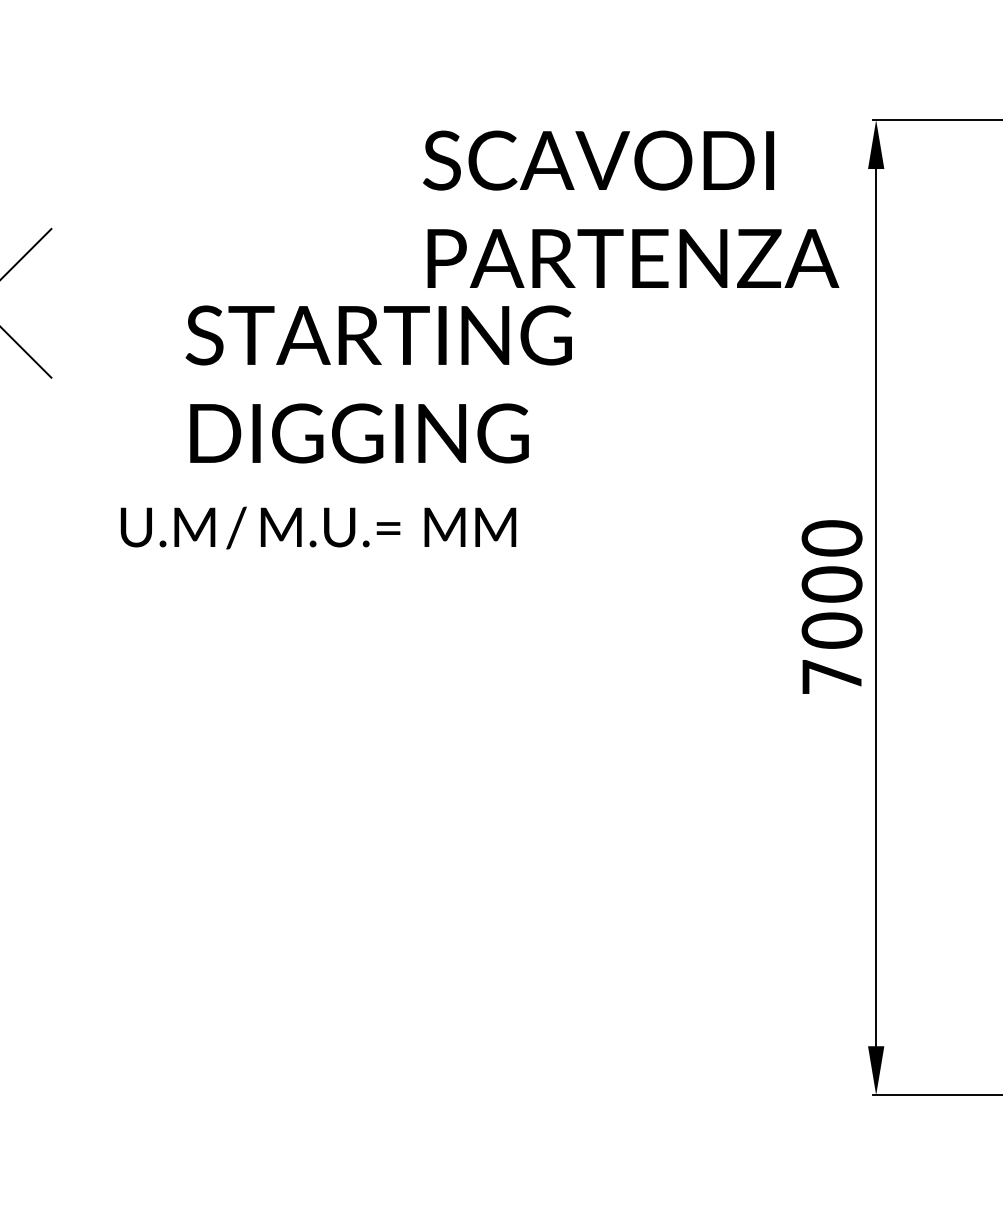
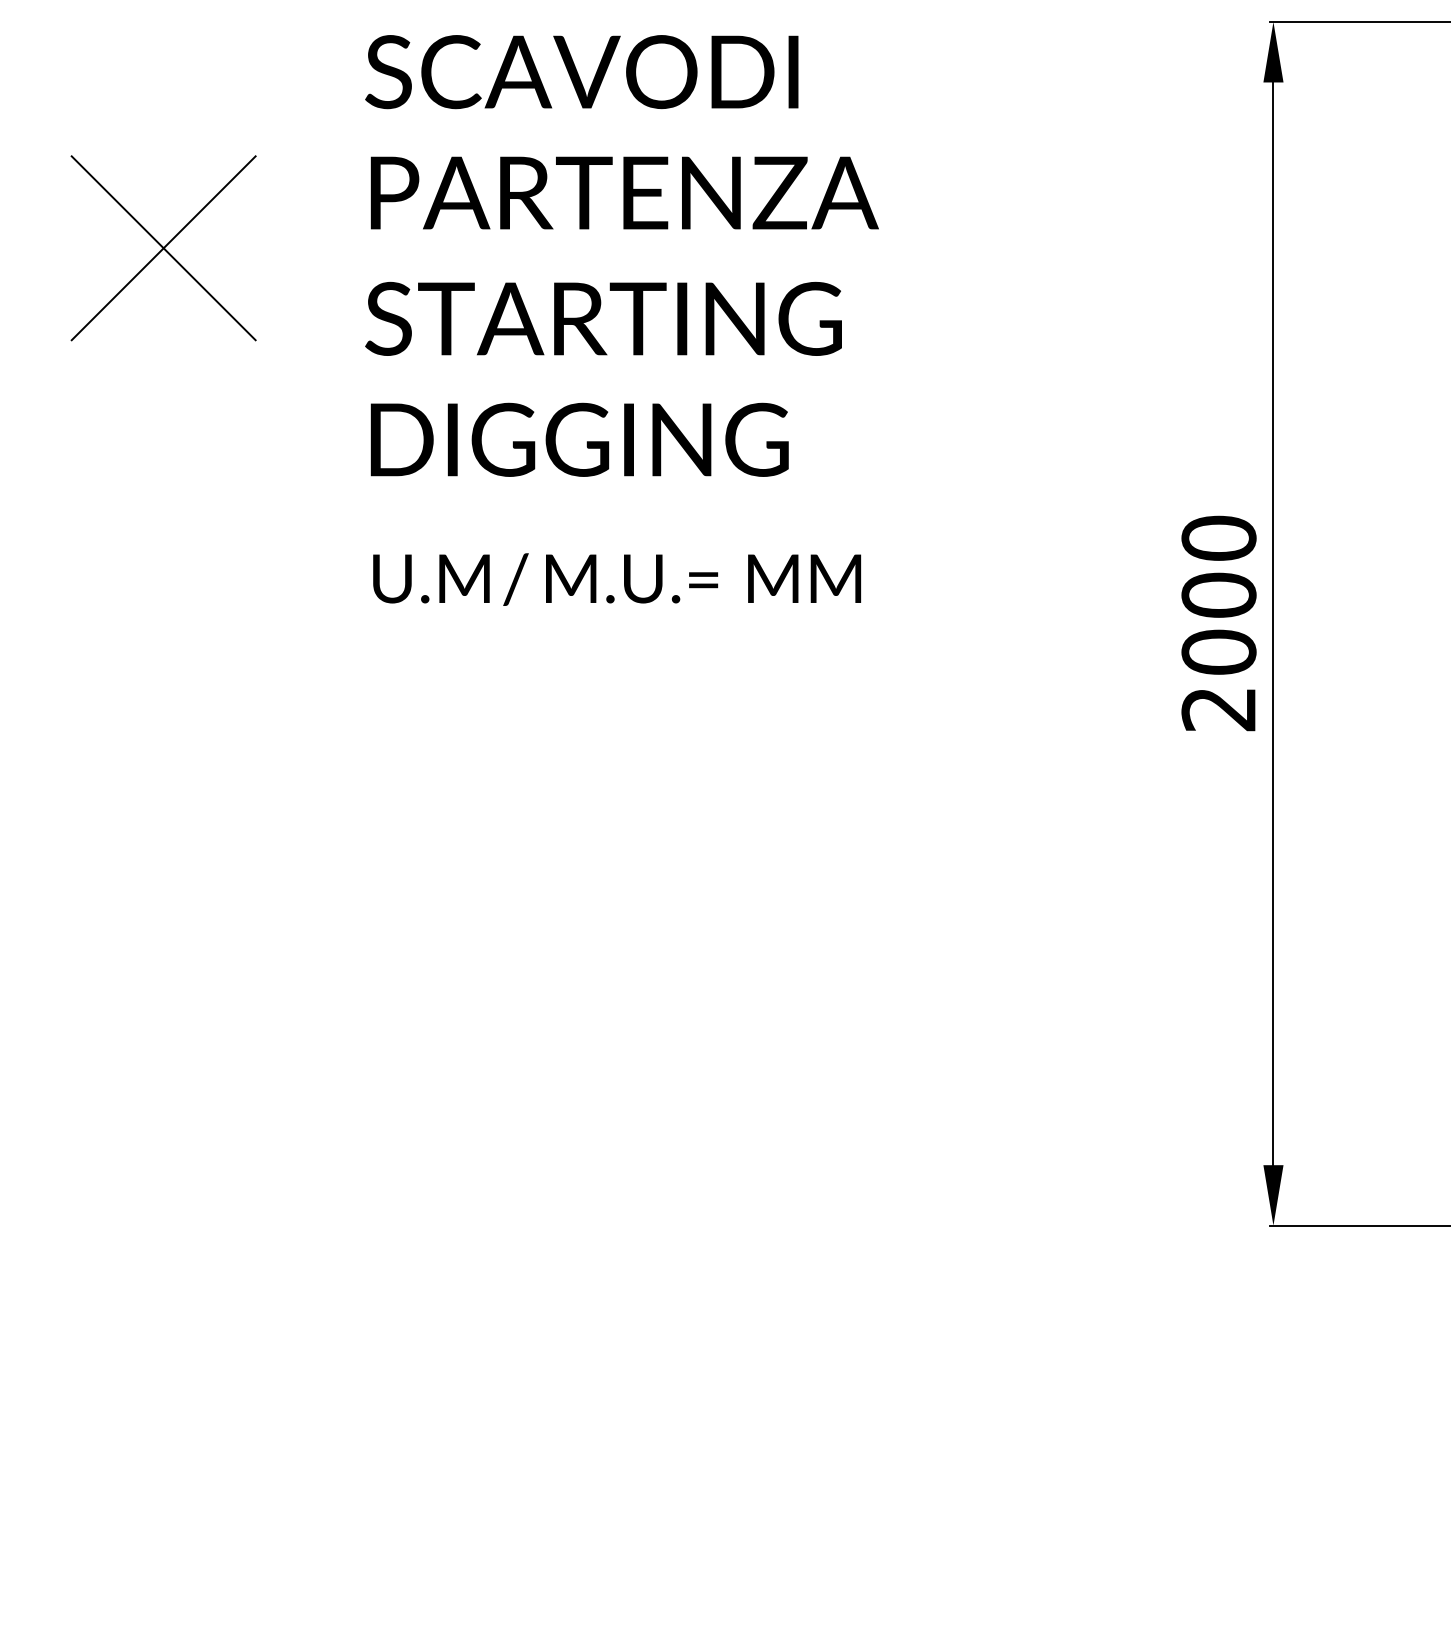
text: (630, 209) -> (621, 132), moved
text: (378, 383) -> (603, 378), moved
text: (318, 527) -> (617, 579), moved
text: (831, 677) -> (1218, 709), 7000 -> 2000

